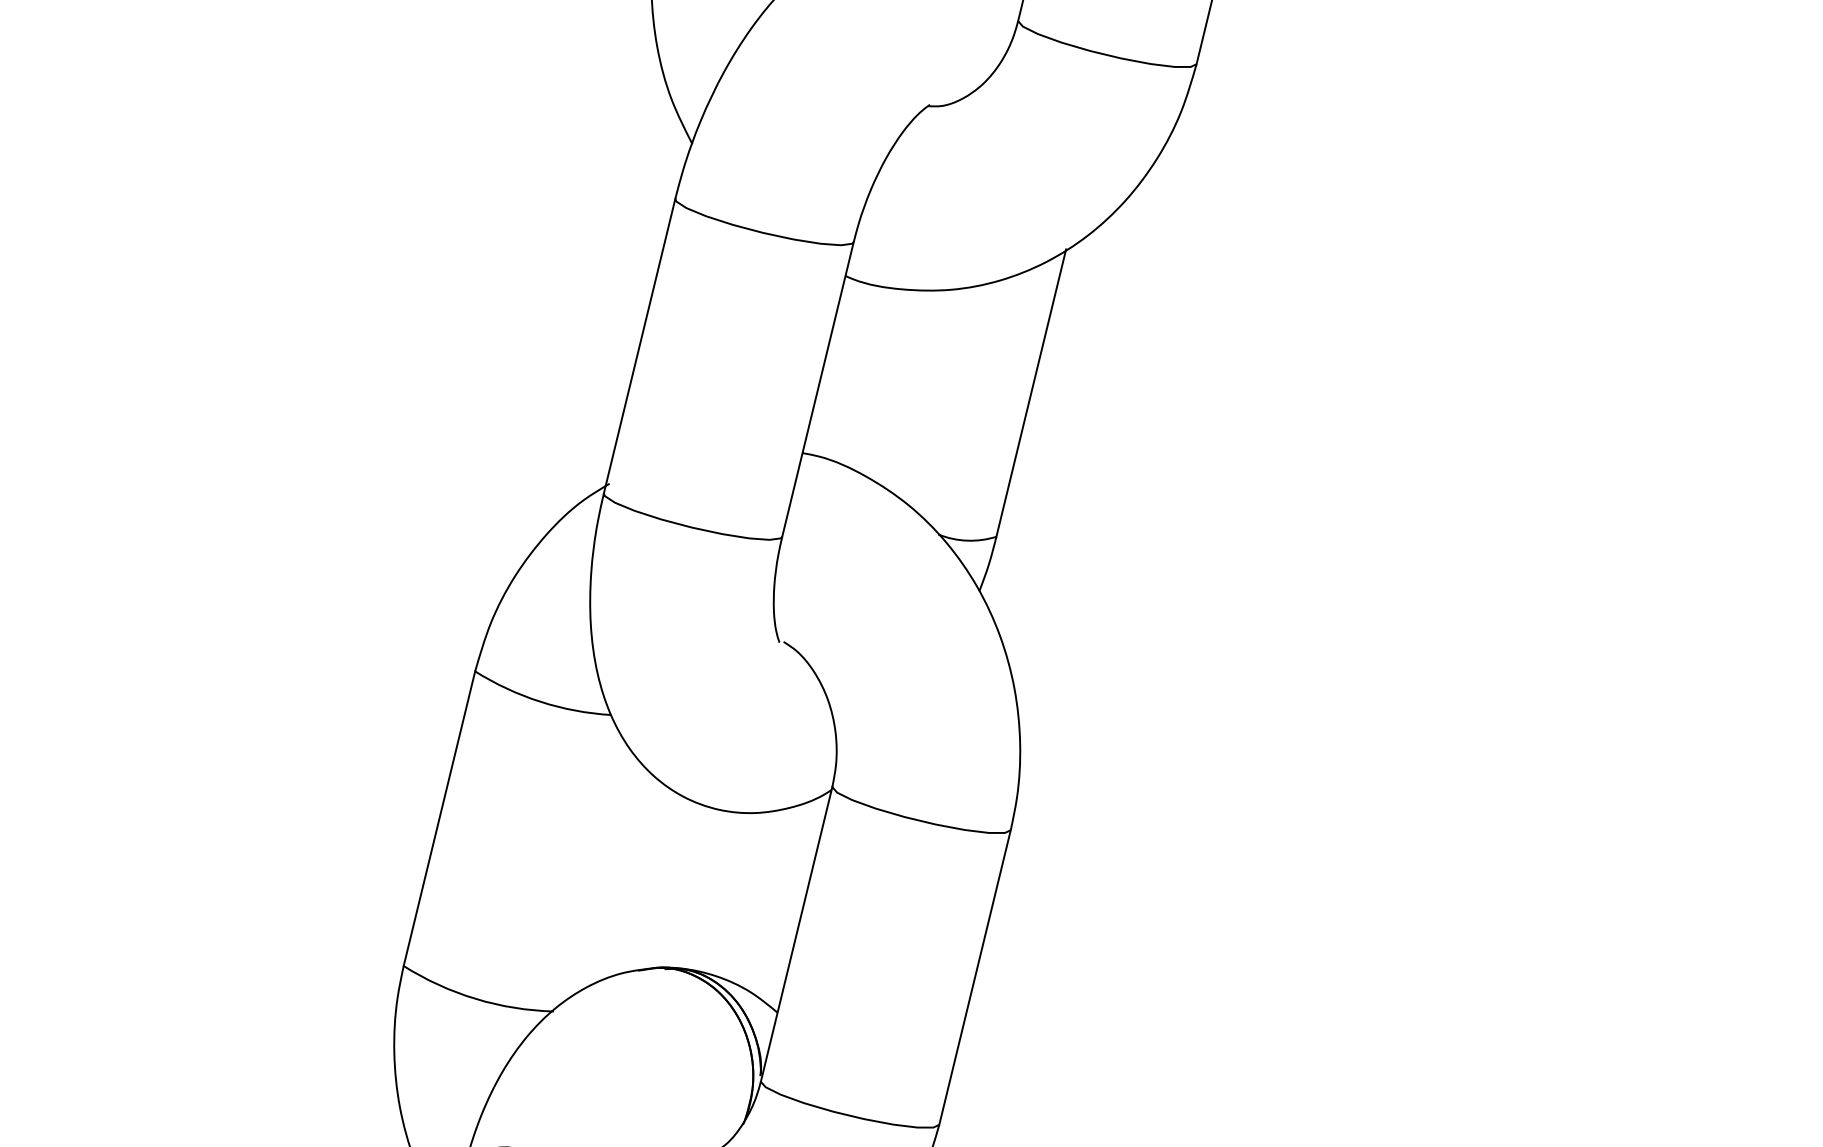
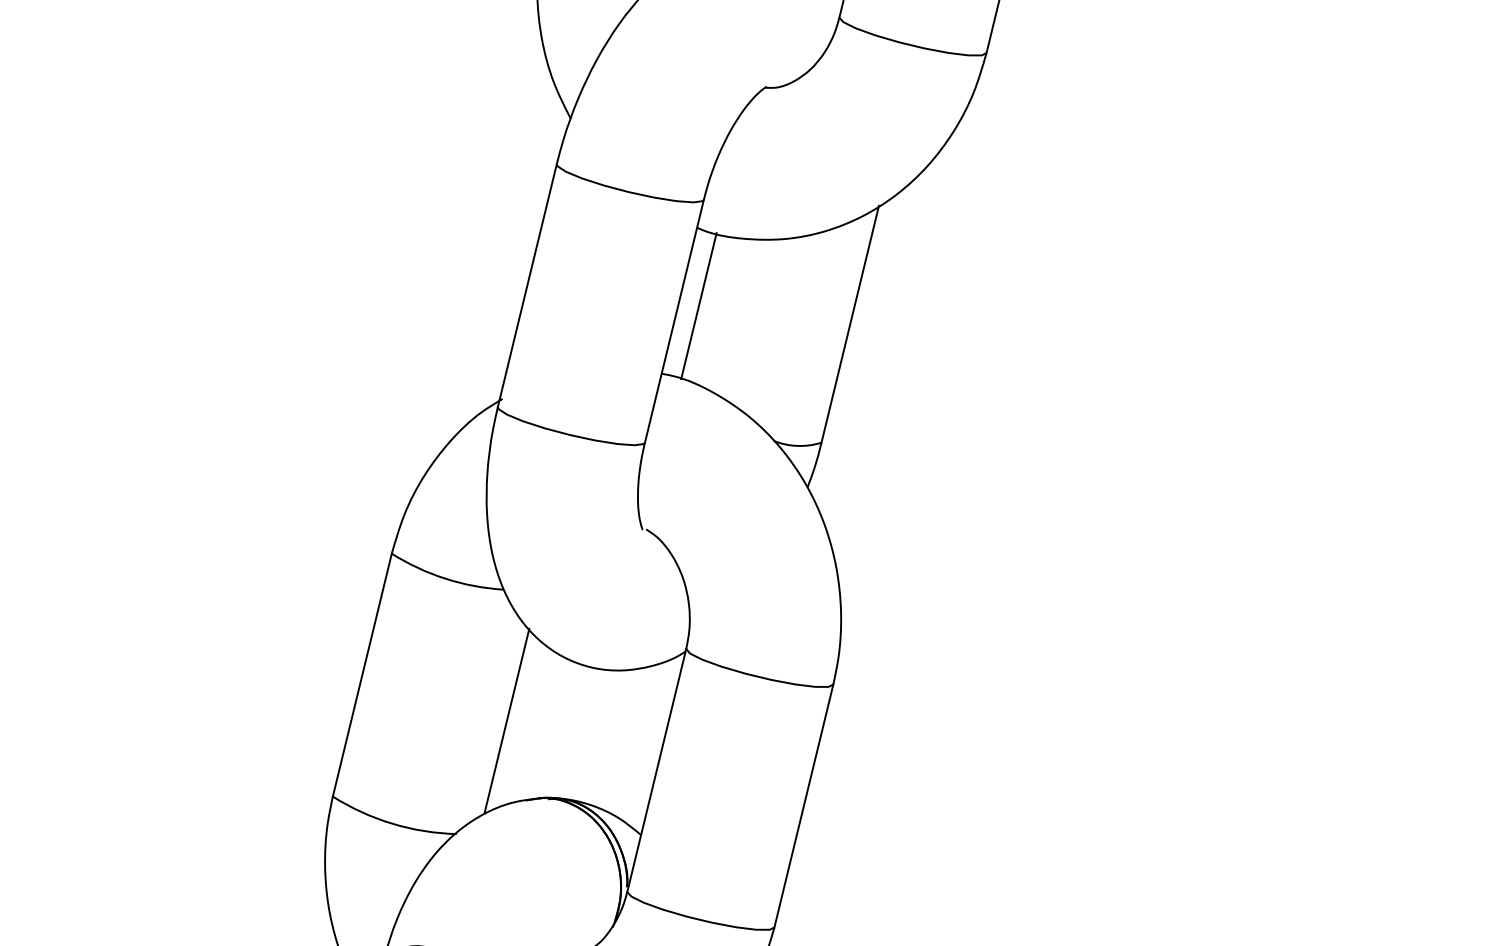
line: (847, 370) -> (698, 305), added
line: (614, 874) -> (506, 721), added

